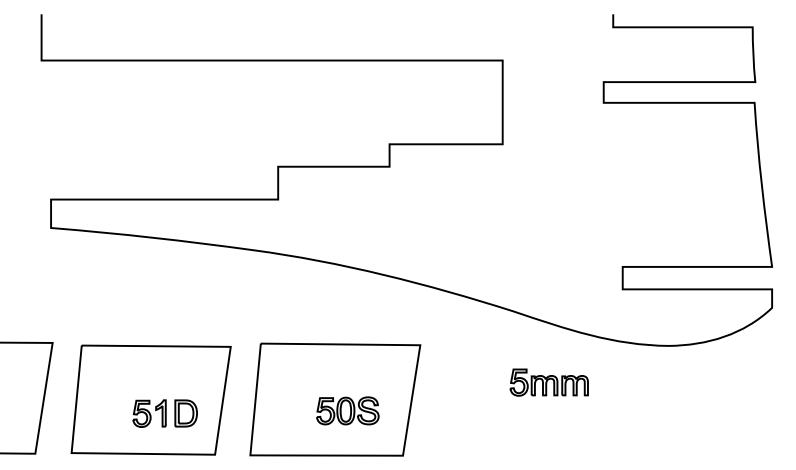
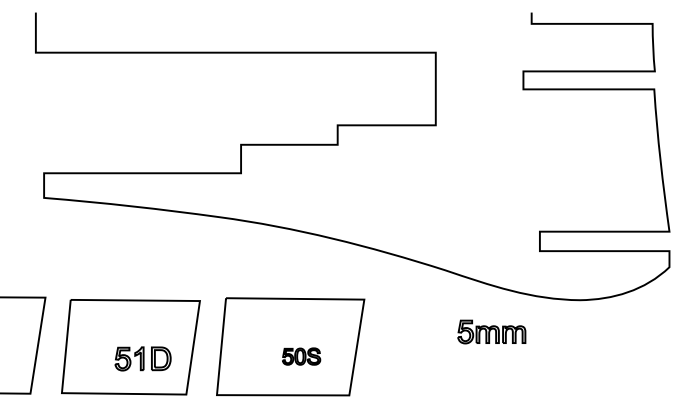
part: (548, 382) -> (491, 331), moved
part: (347, 410) -> (301, 356), size x0.7

